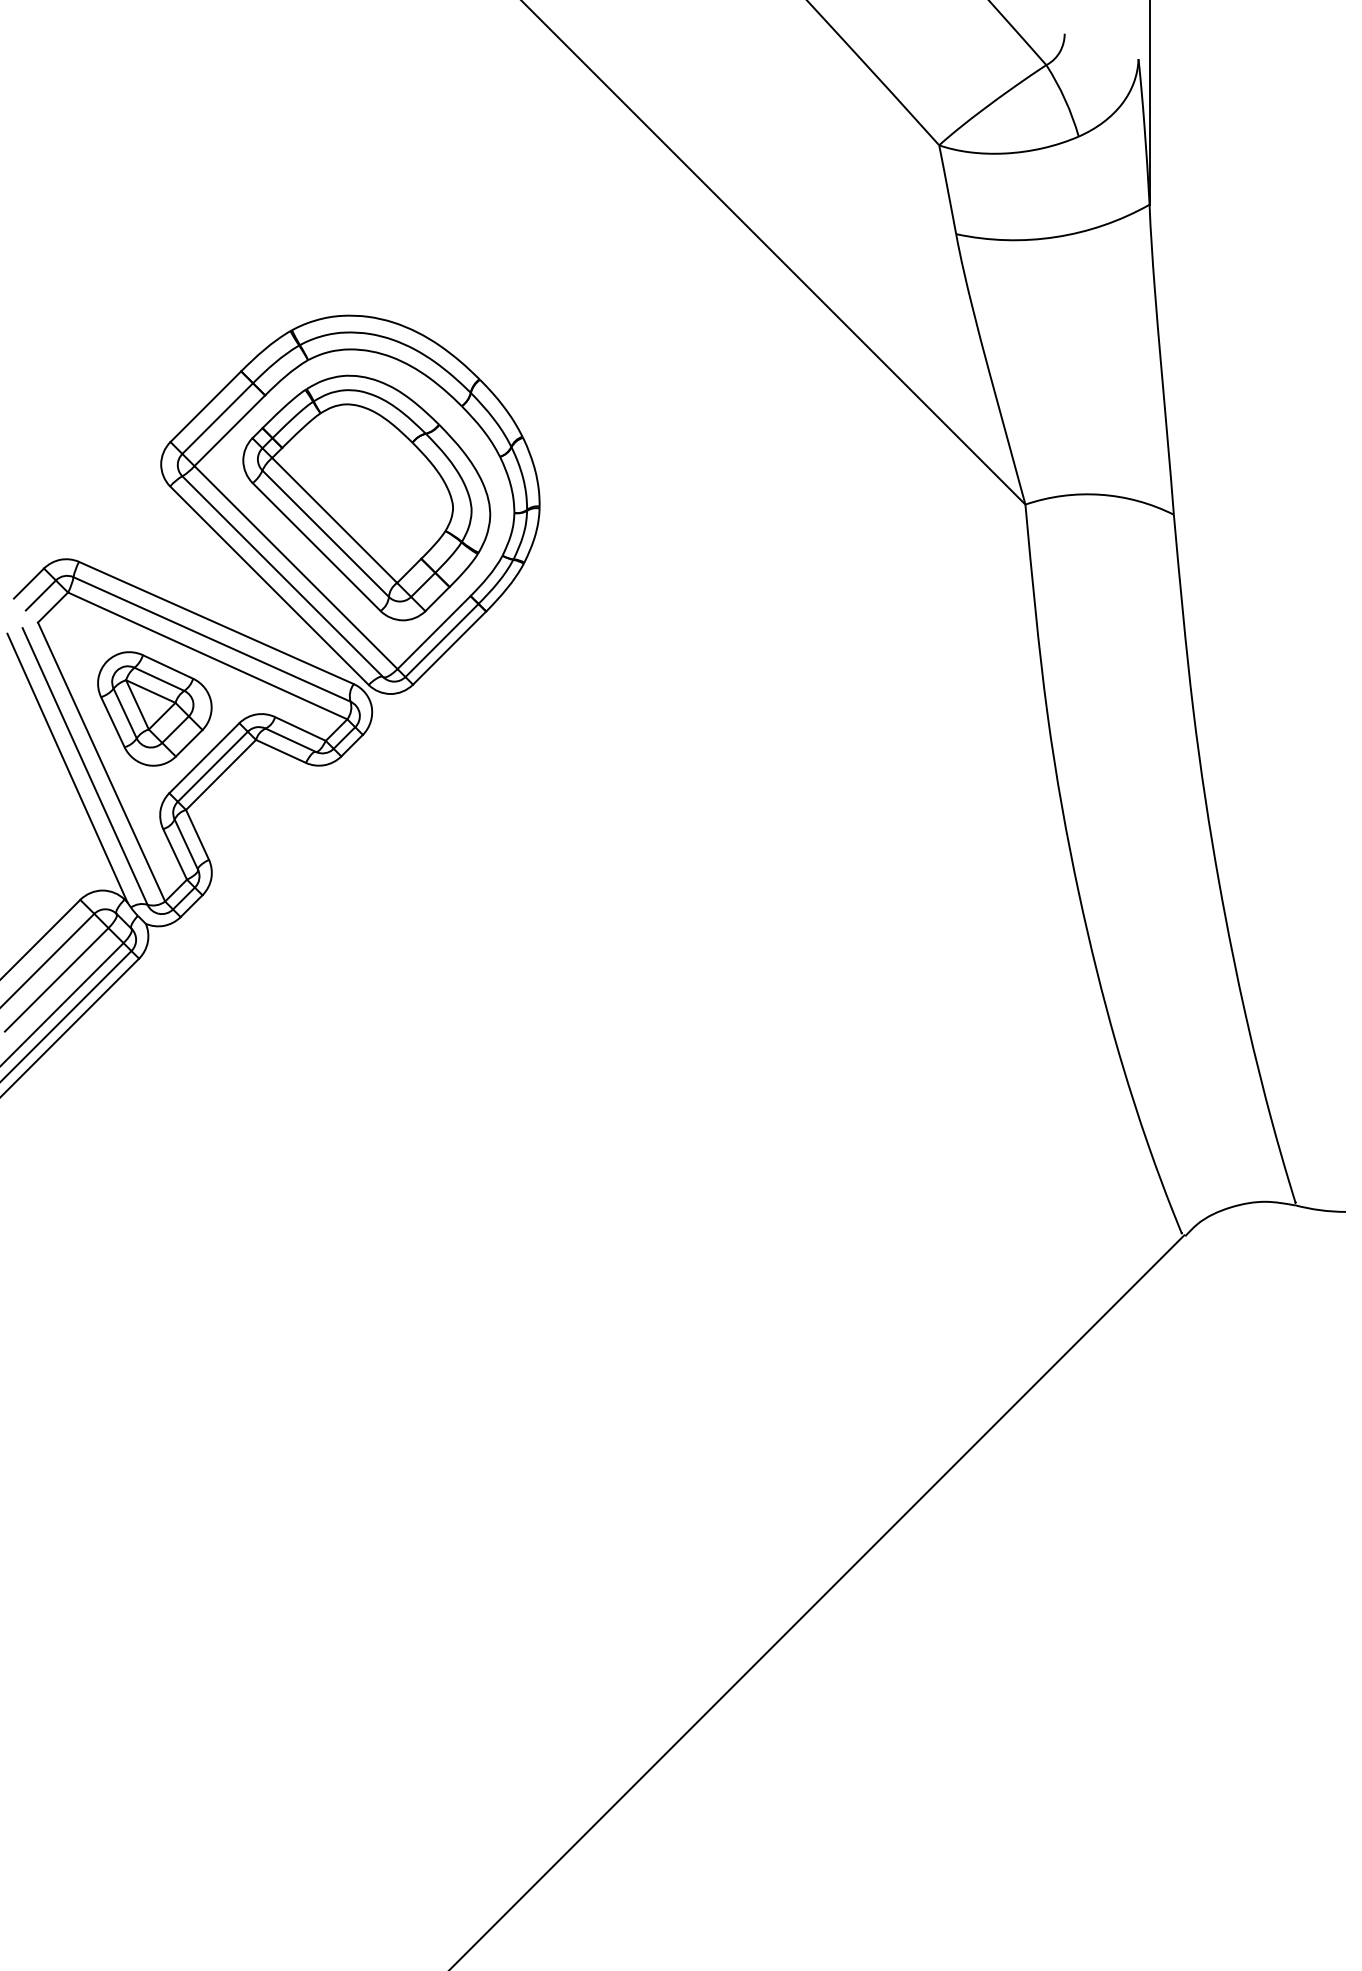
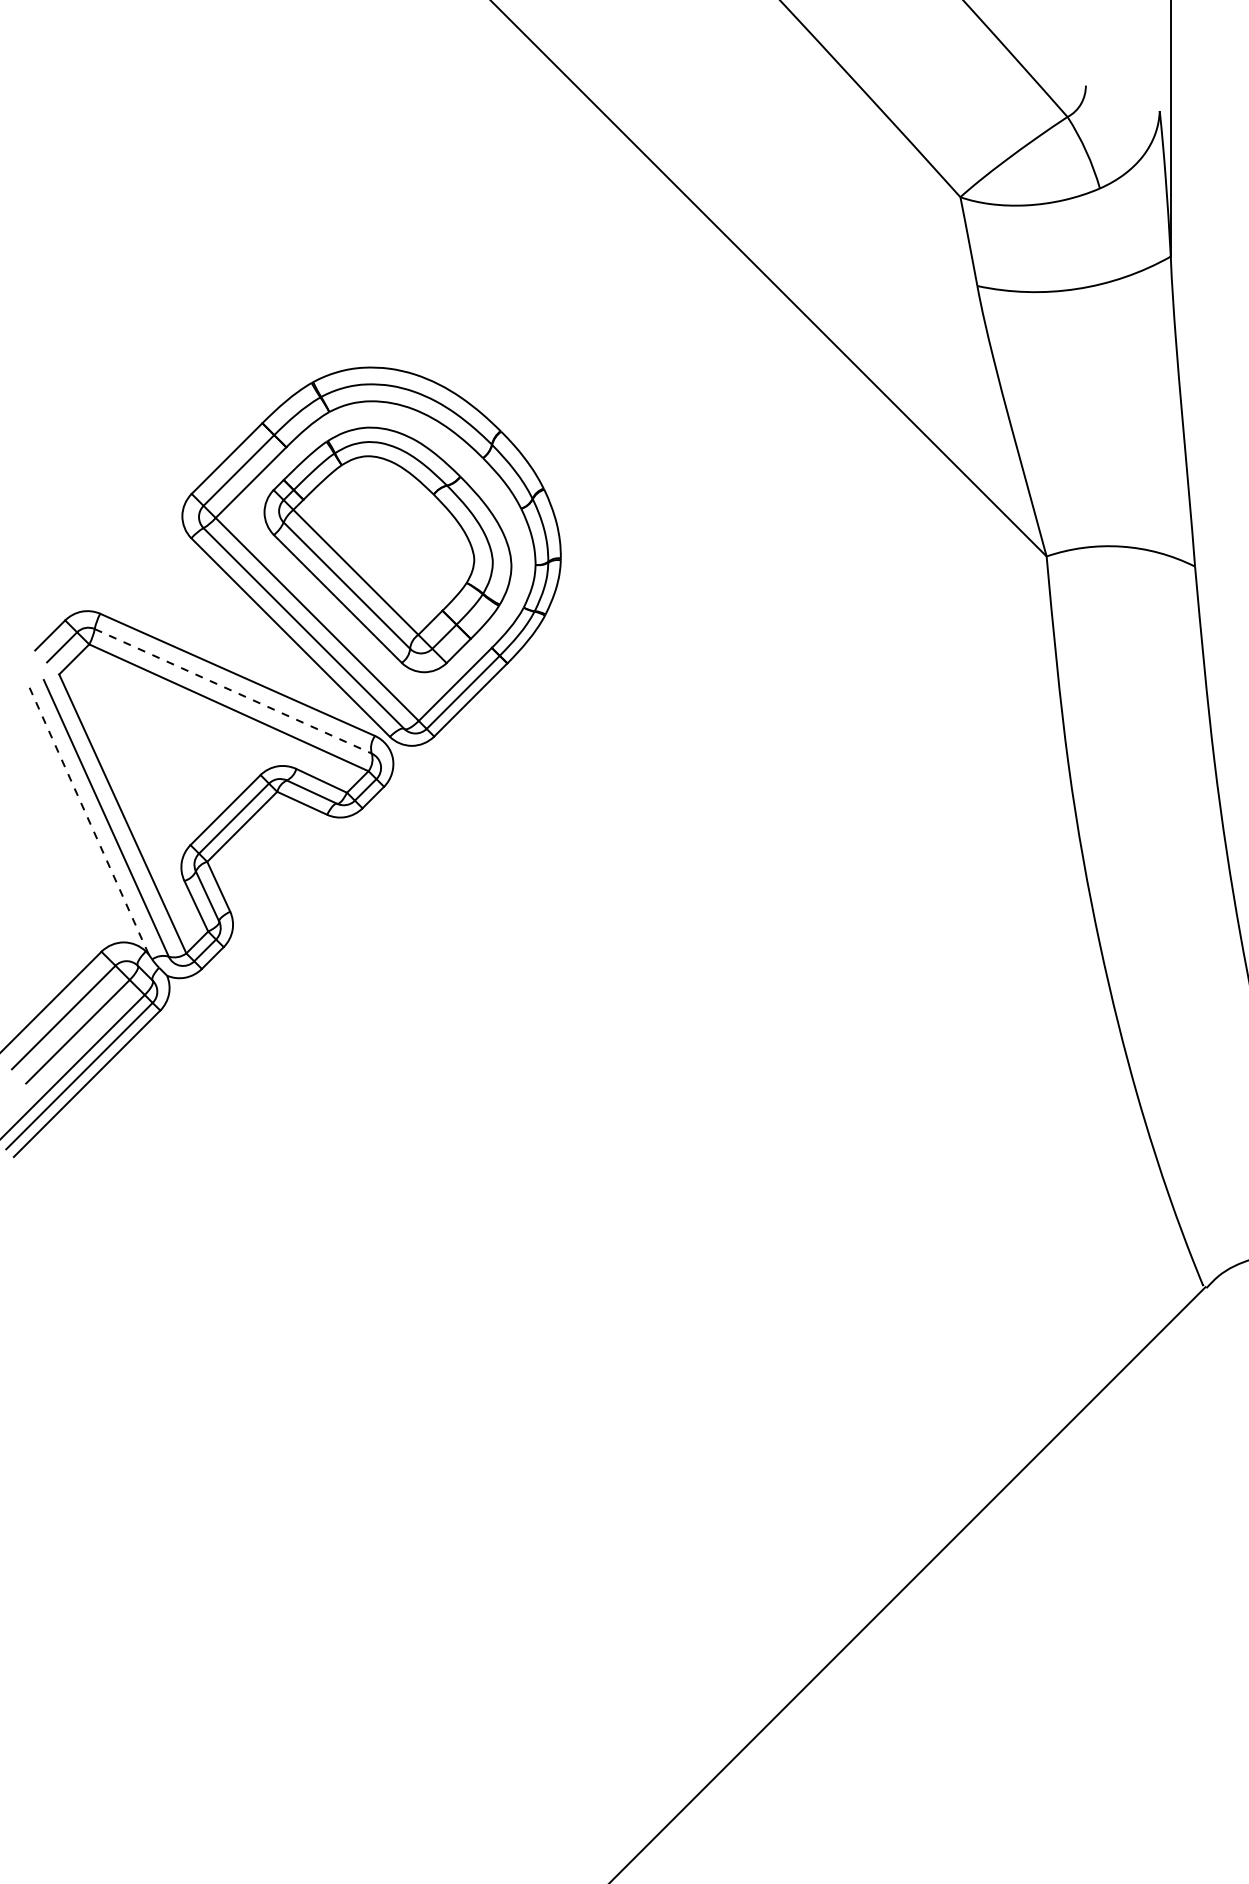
line: (212, 639) -> (233, 691), solid -> dashed
part: (154, 708) -> (175, 760), removed
line: (67, 767) -> (88, 819), solid -> dashed

